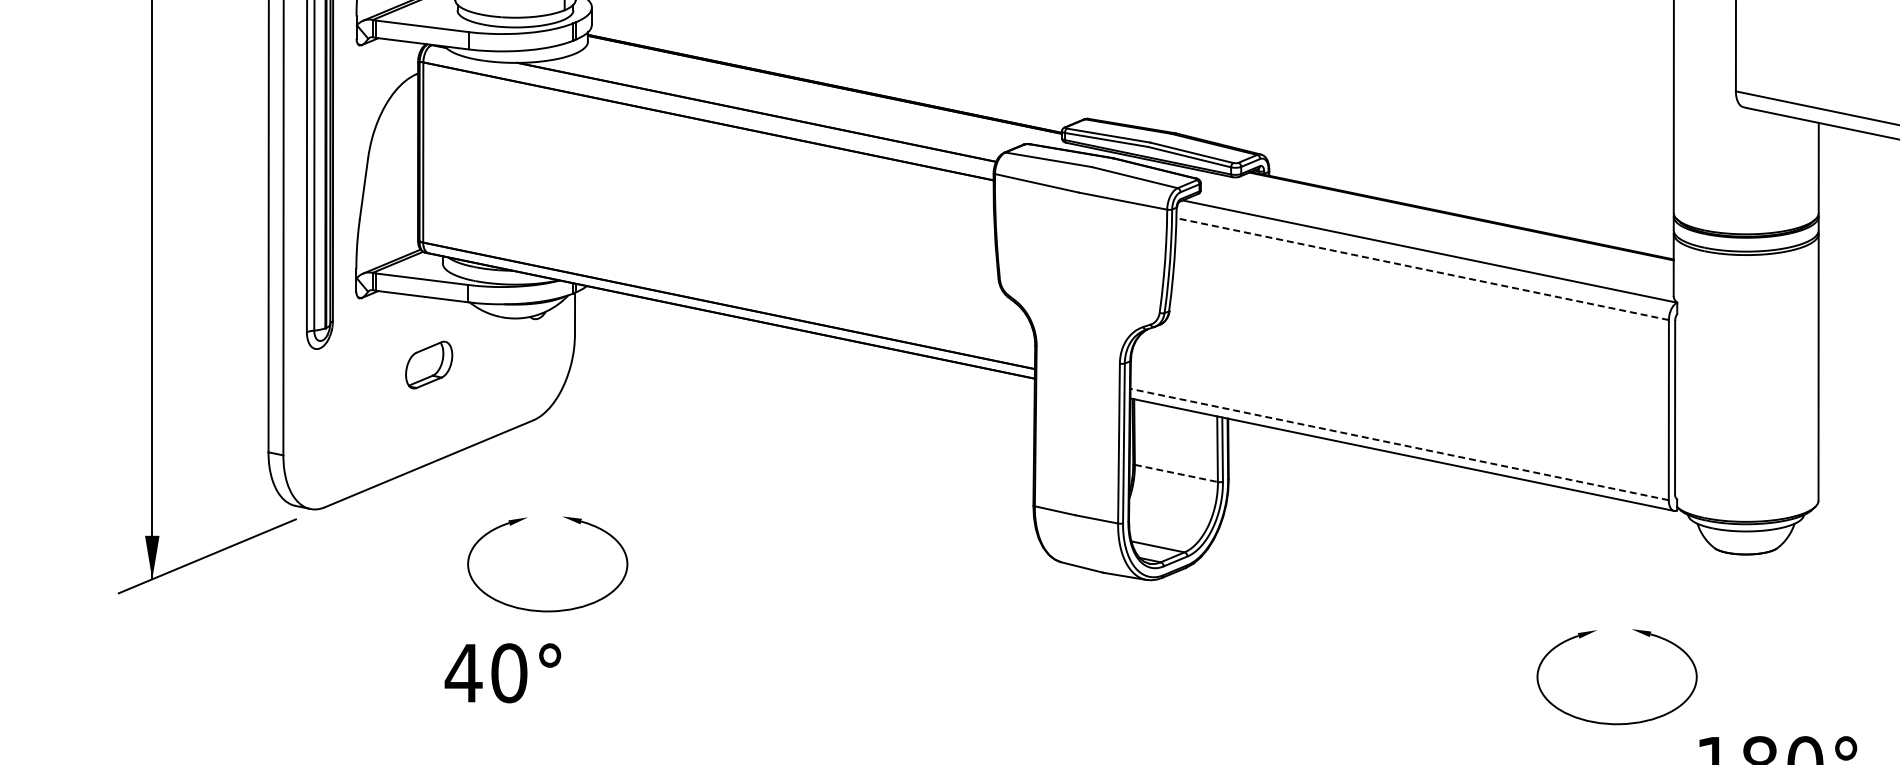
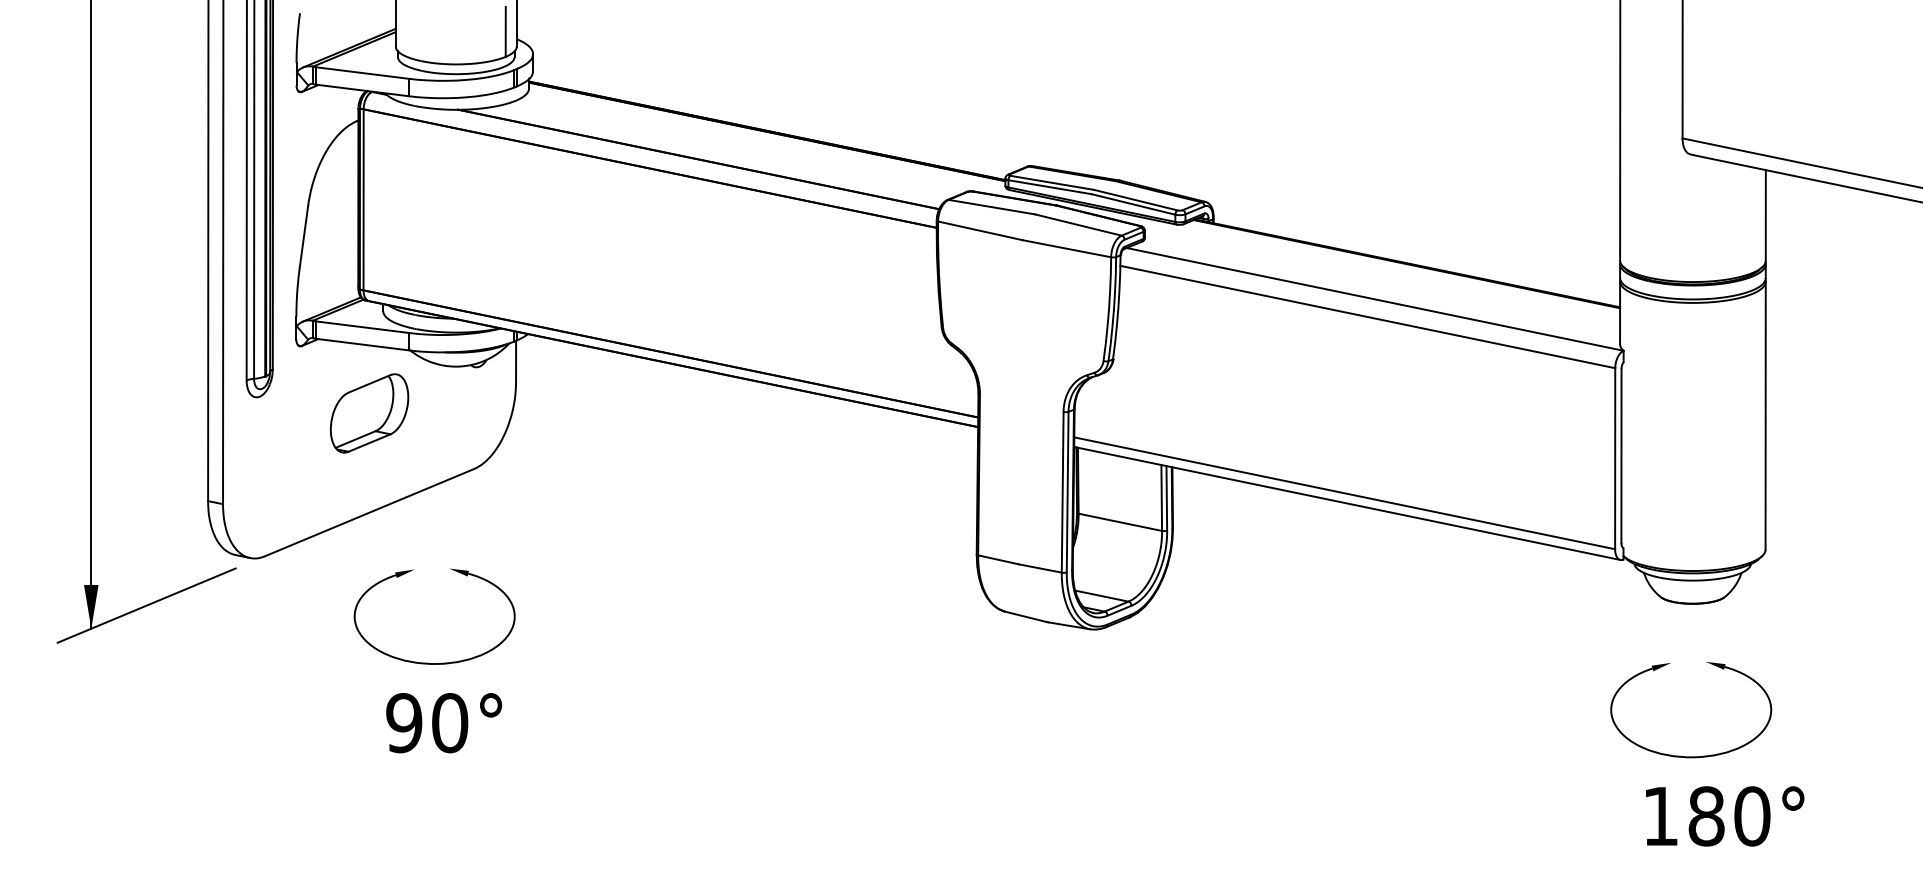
line: (1422, 269) -> (1367, 317), dashed -> solid
part: (429, 365) -> (369, 413), size x1.67
line: (1399, 444) -> (1344, 493), dashed -> solid
line: (1176, 473) -> (1120, 522), dashed -> solid
part: (541, 609) -> (428, 662), moved
text: (463, 673) -> (404, 723), 40° -> 90°
part: (1617, 723) -> (1691, 756), moved

